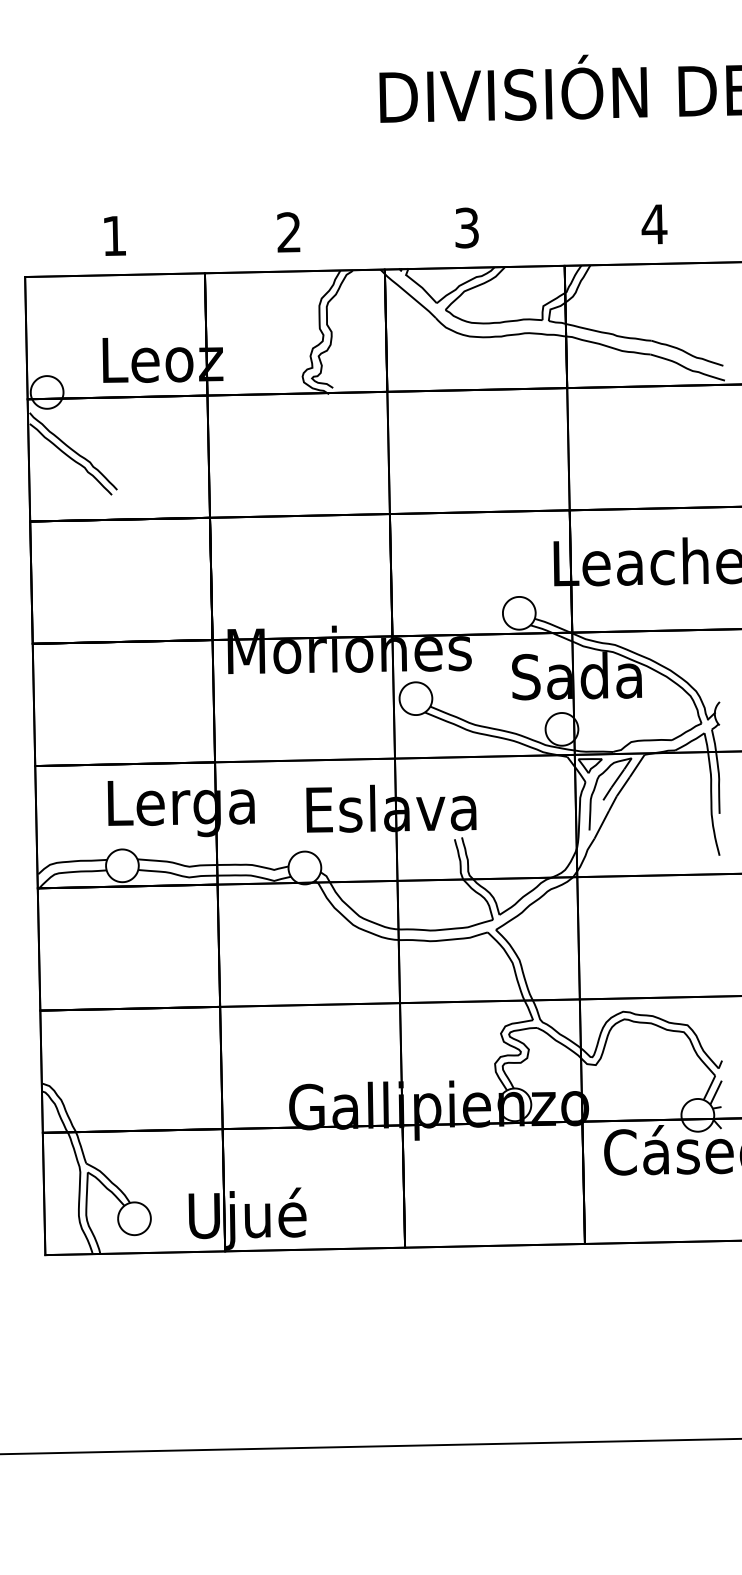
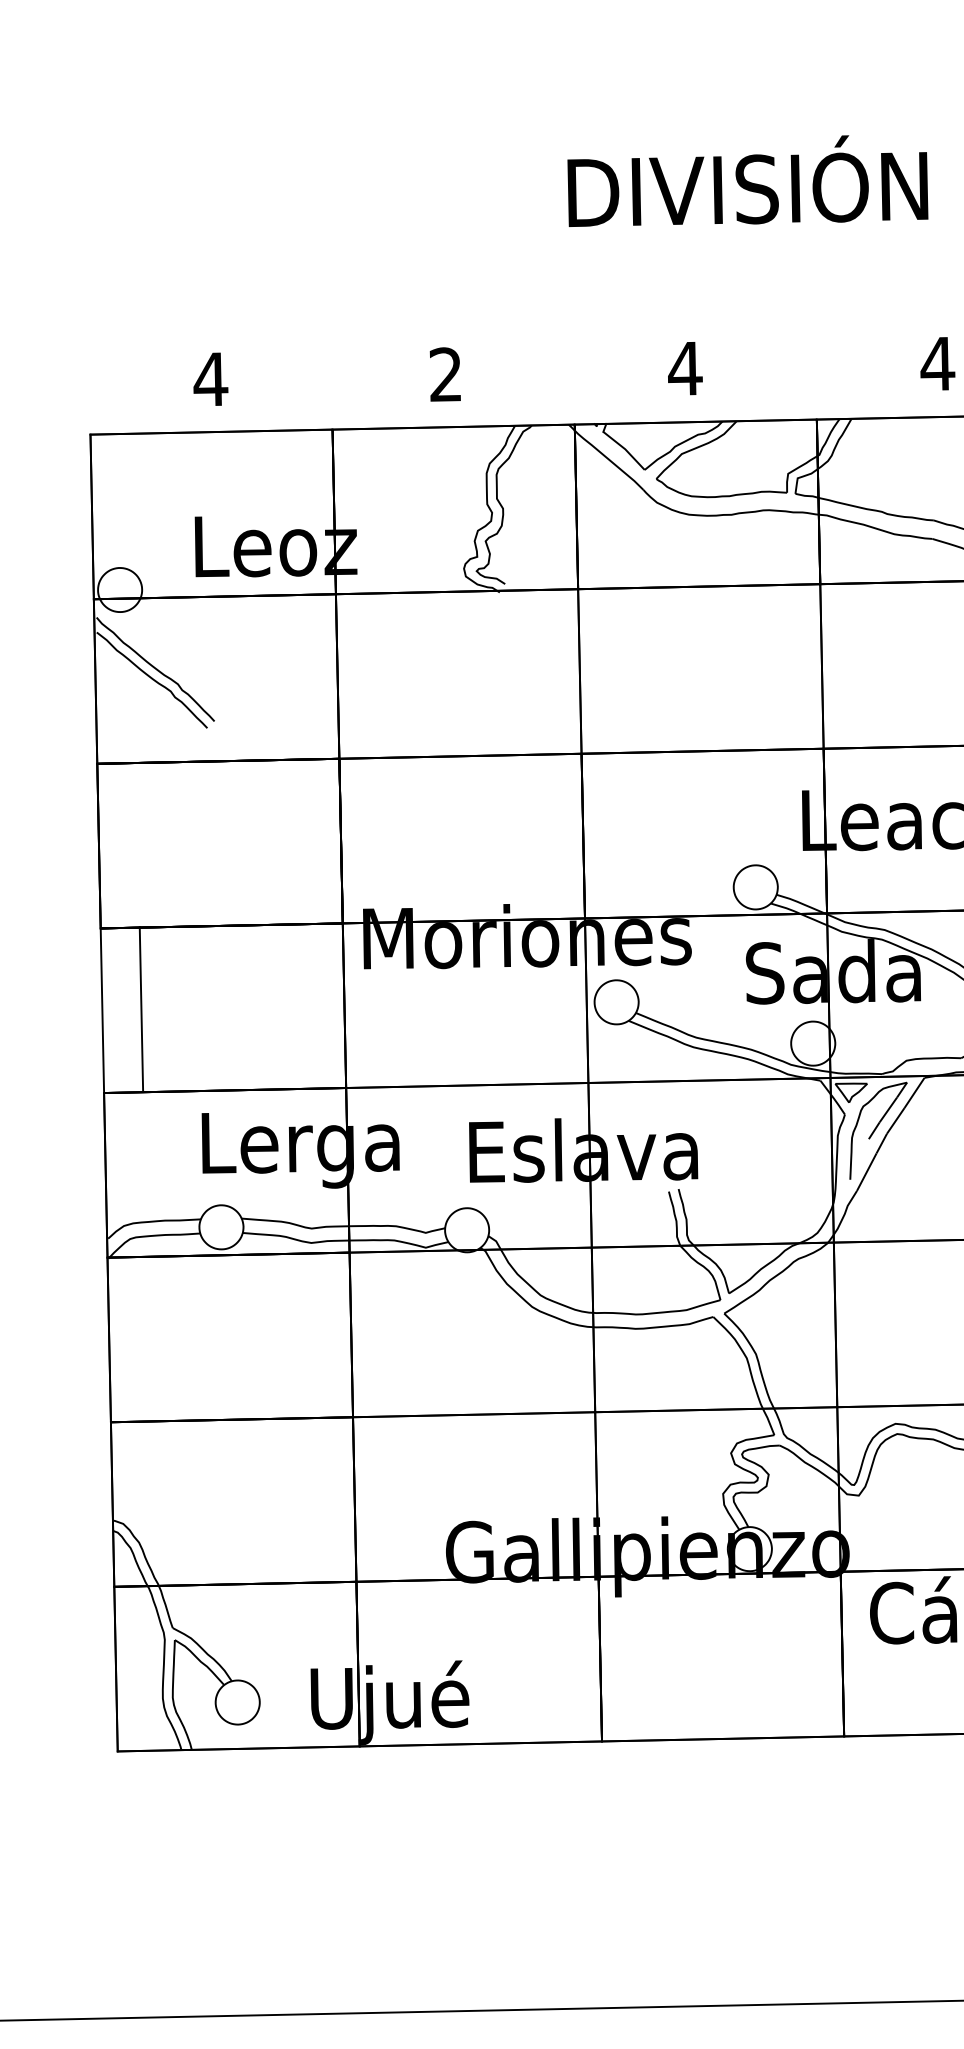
text: (466, 227) -> (684, 367), 3 -> 4
text: (114, 235) -> (210, 378), 1 -> 4
line: (33, 704) -> (140, 1008), moved

